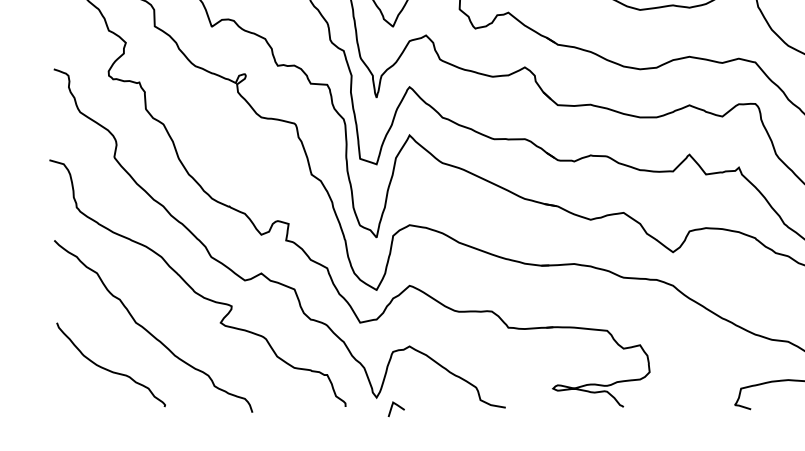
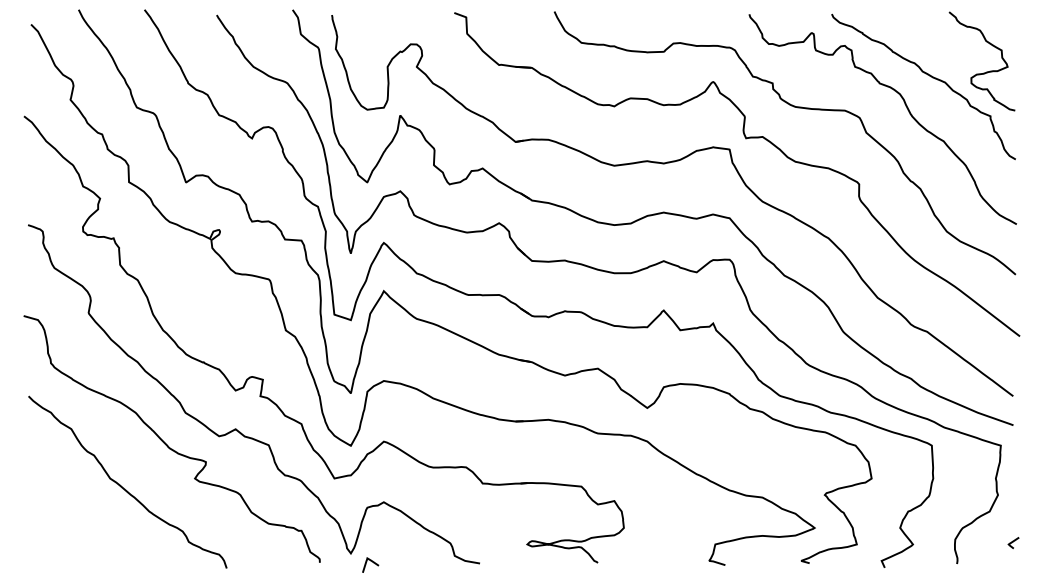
curve: (109, 369) -> (83, 525), removed

